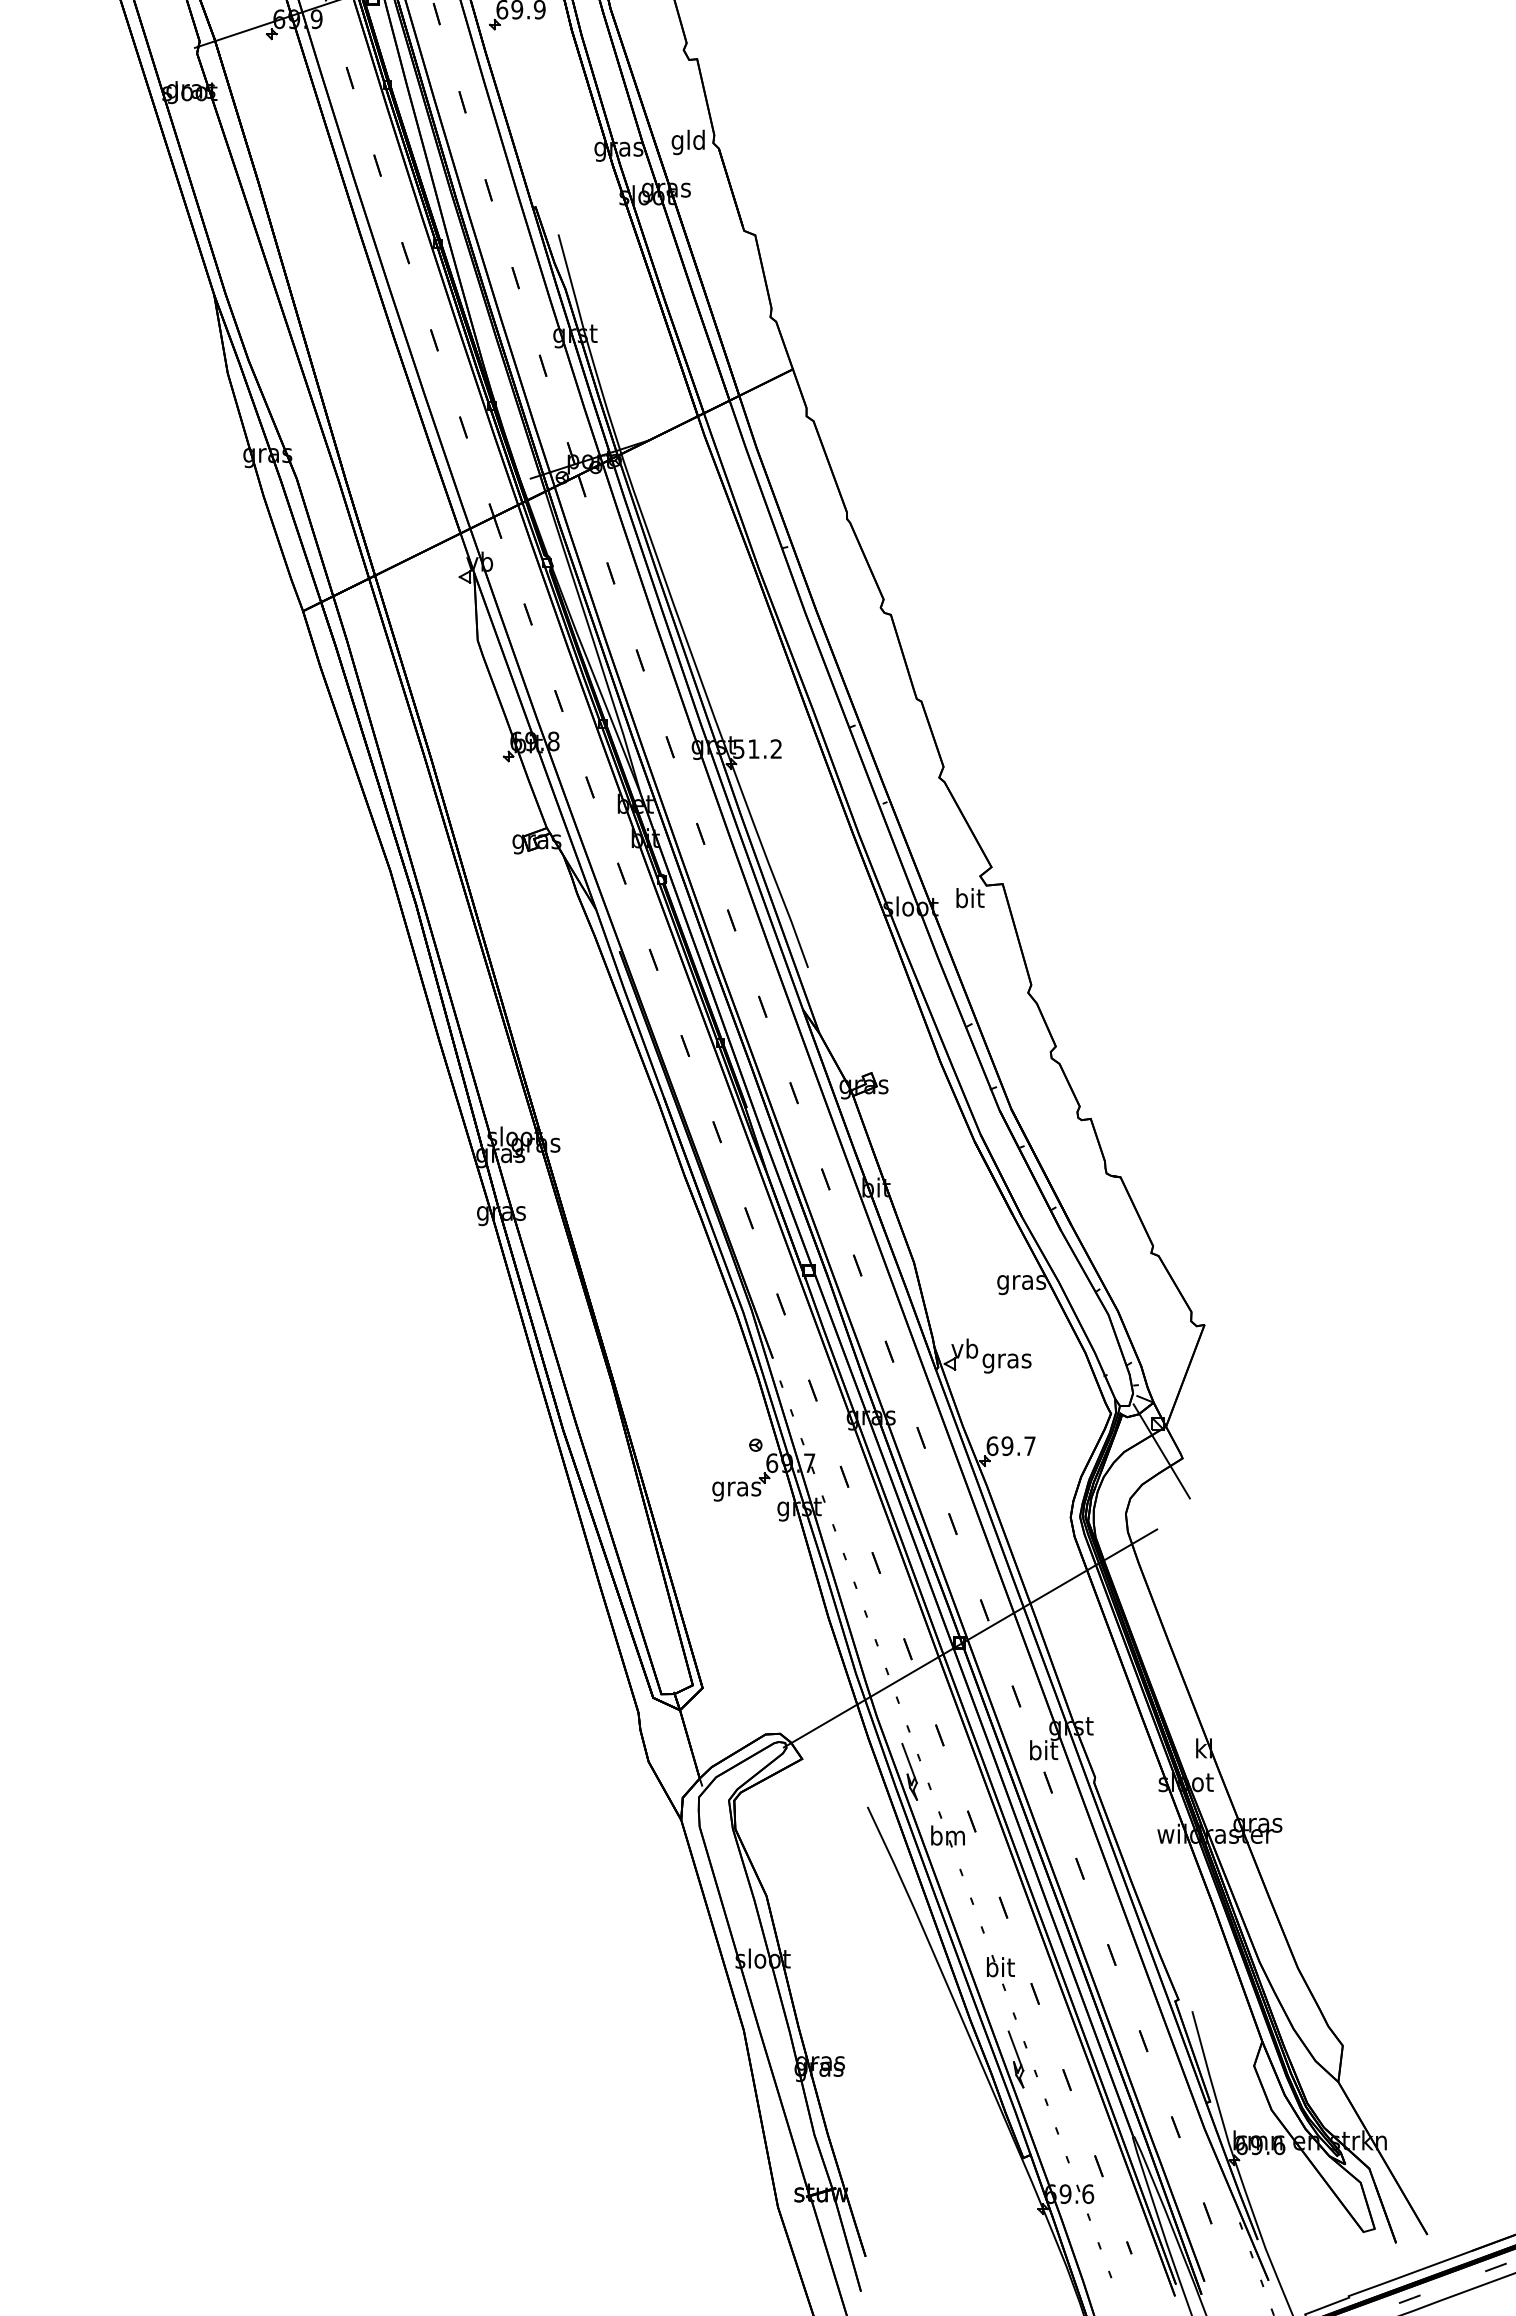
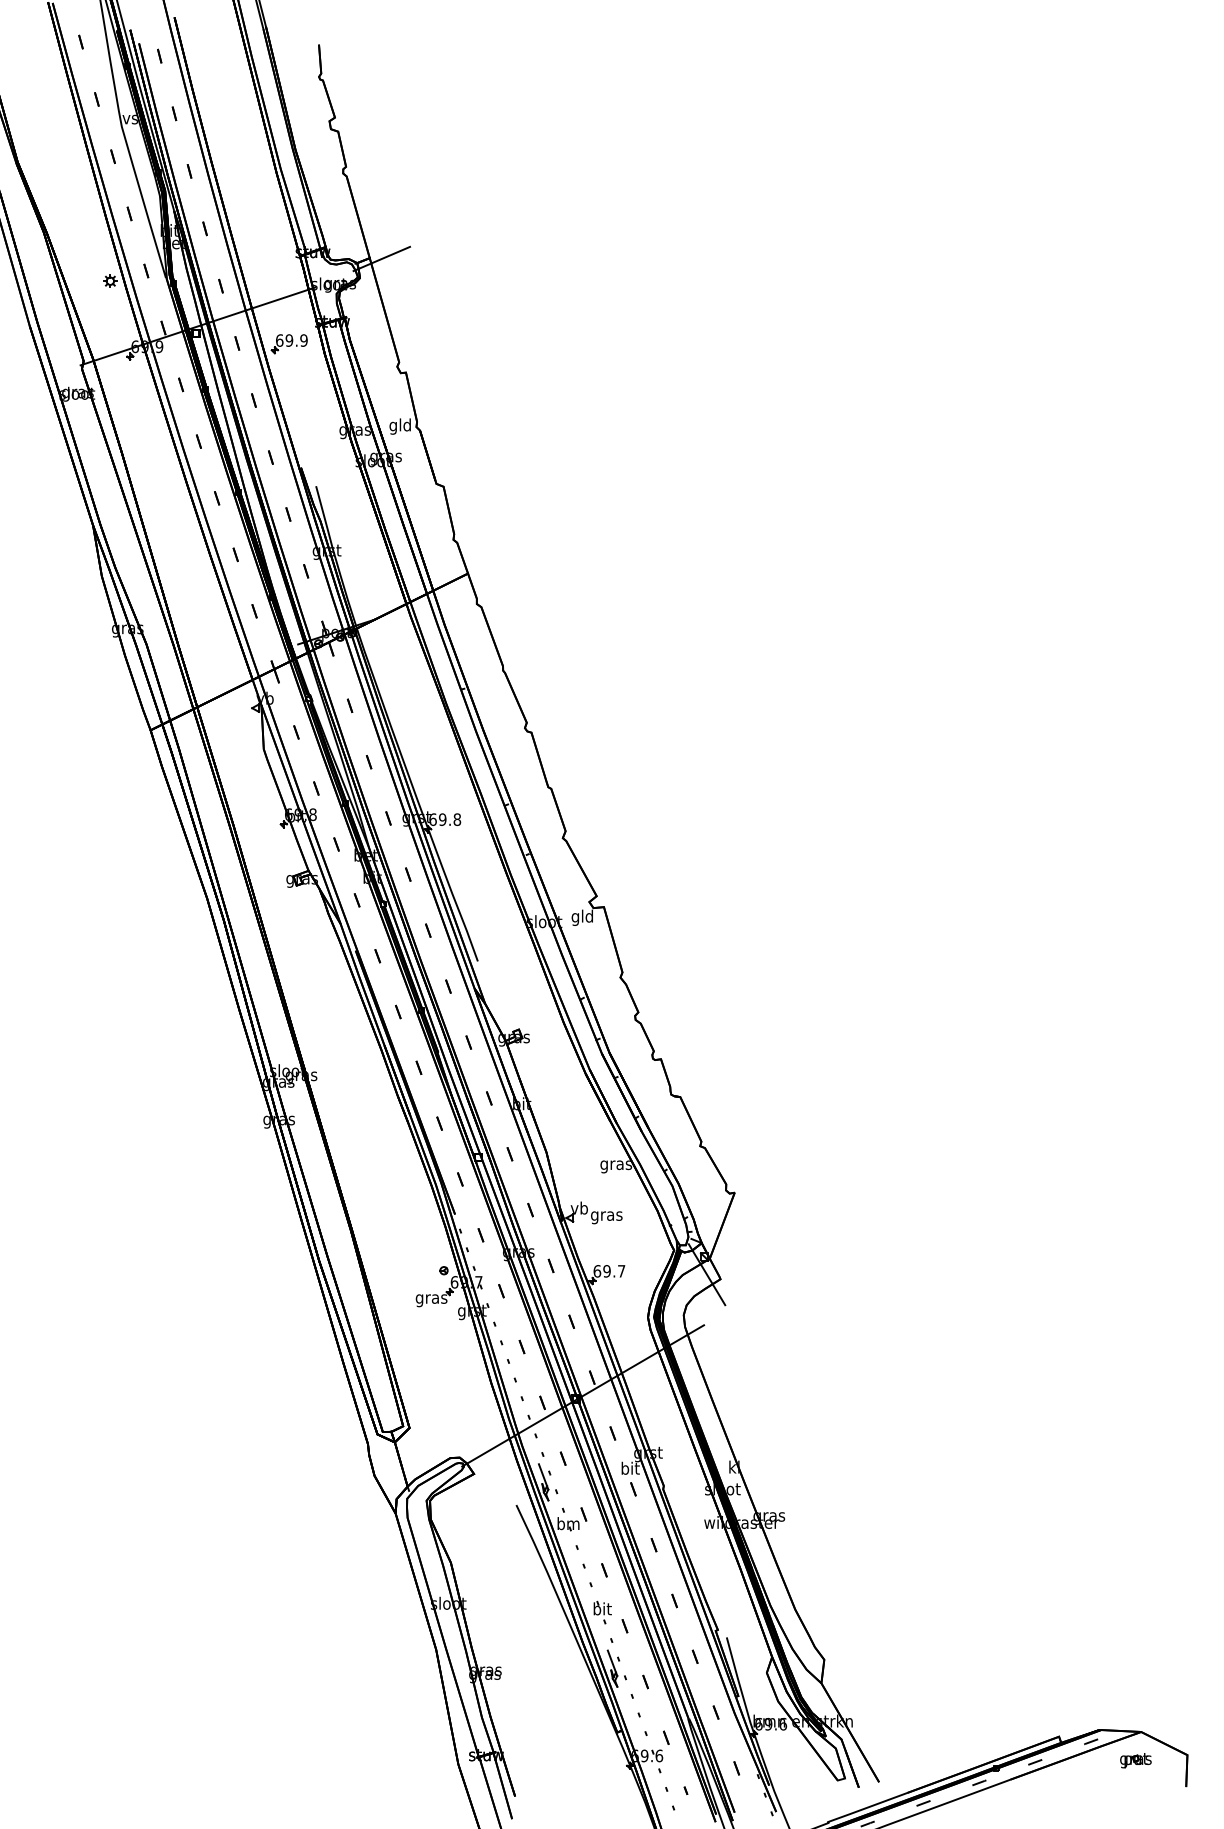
text: (758, 748) -> (445, 819), 51.2 -> 69.8
text: (968, 900) -> (581, 917), bit -> gld

